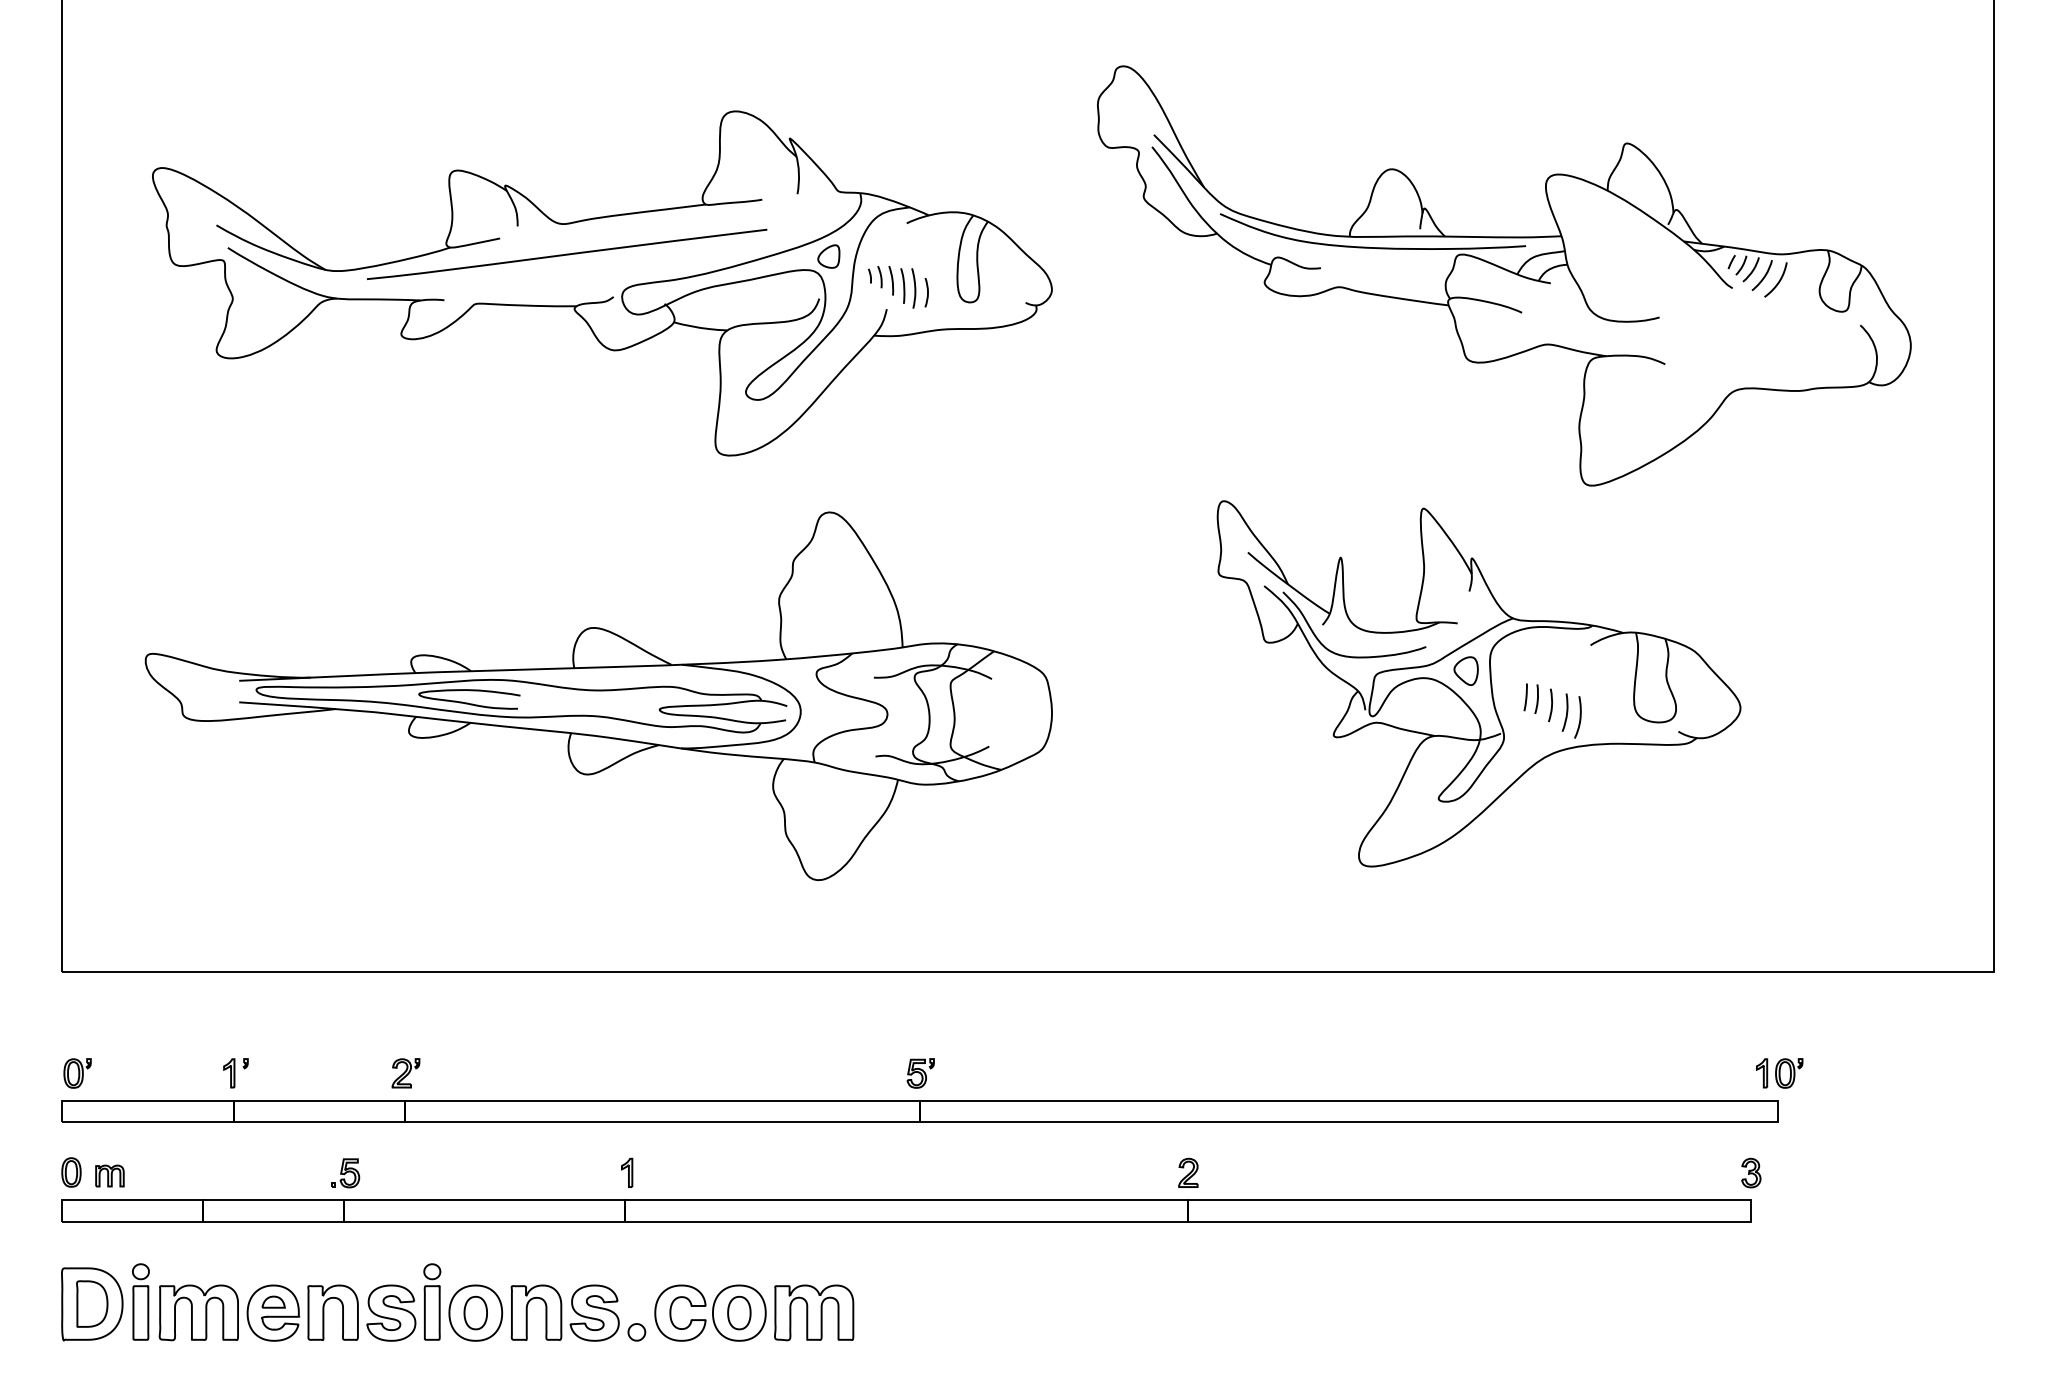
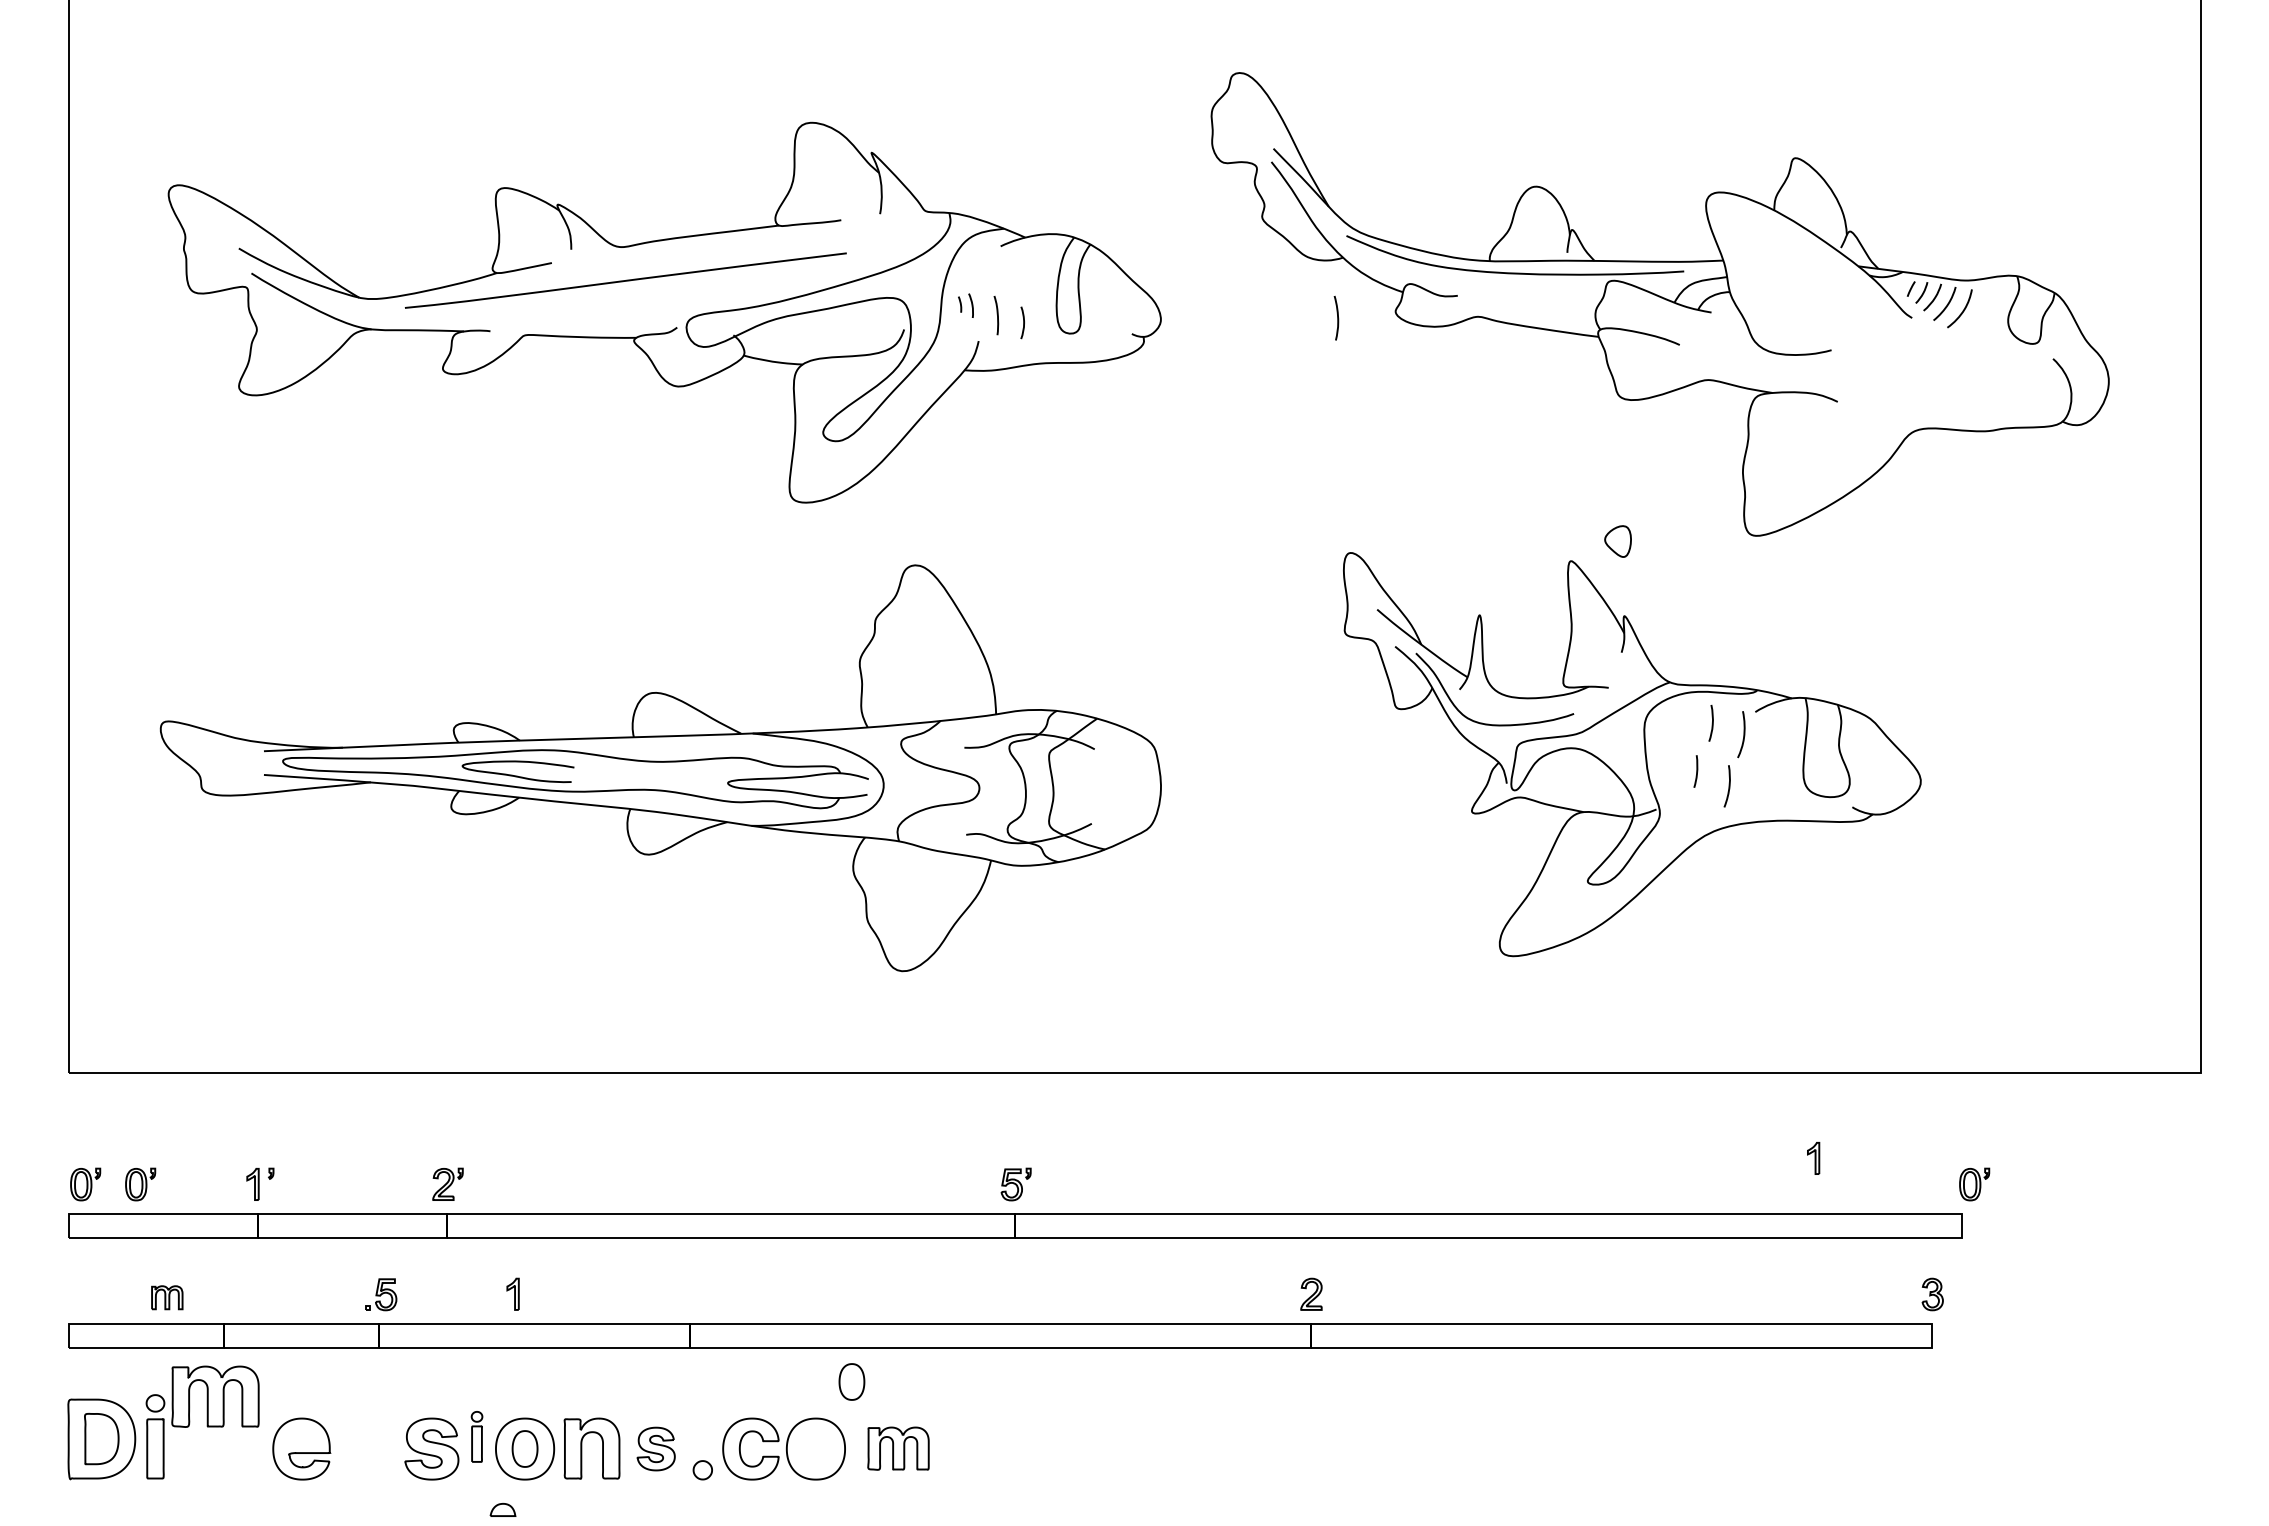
part: (828, 256) -> (914, 282), removed
curve: (892, 280) -> (984, 309), removed
curve: (914, 288) -> (1337, 318), moved
part: (1465, 671) -> (1617, 541), moved
line: (1525, 697) -> (1683, 769), removed
curve: (1550, 705) -> (1711, 723), moved
curve: (1579, 717) -> (1743, 734), moved
part: (127, 1073) -> (140, 1184), added
part: (1761, 1073) -> (1813, 1158), moved
part: (71, 1172) -> (78, 1293), removed
part: (626, 1172) -> (512, 1293), moved
part: (110, 1175) -> (167, 1297), moved
part: (273, 1301) -> (502, 1509), moved
part: (431, 1301) -> (476, 1436), size x0.6
part: (198, 1312) -> (215, 1396), moved
part: (323, 1312) -> (357, 1448), removed
part: (593, 1312) -> (655, 1448), size x0.7
part: (738, 1312) -> (851, 1381), moved
part: (814, 1312) -> (898, 1448), size x0.7

